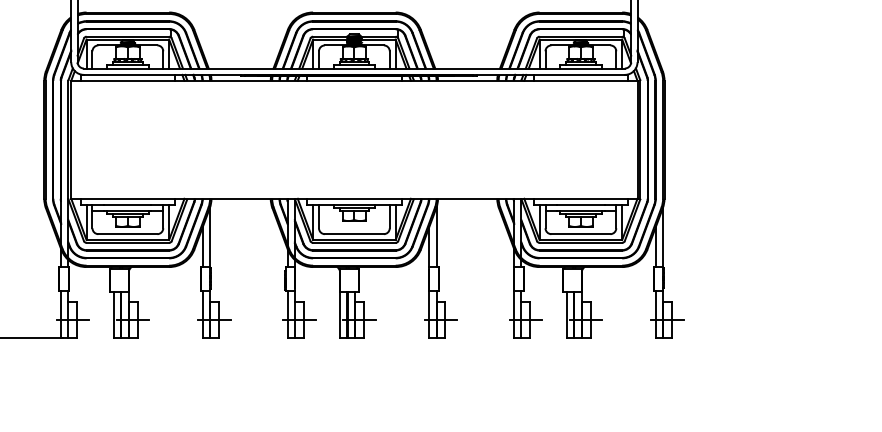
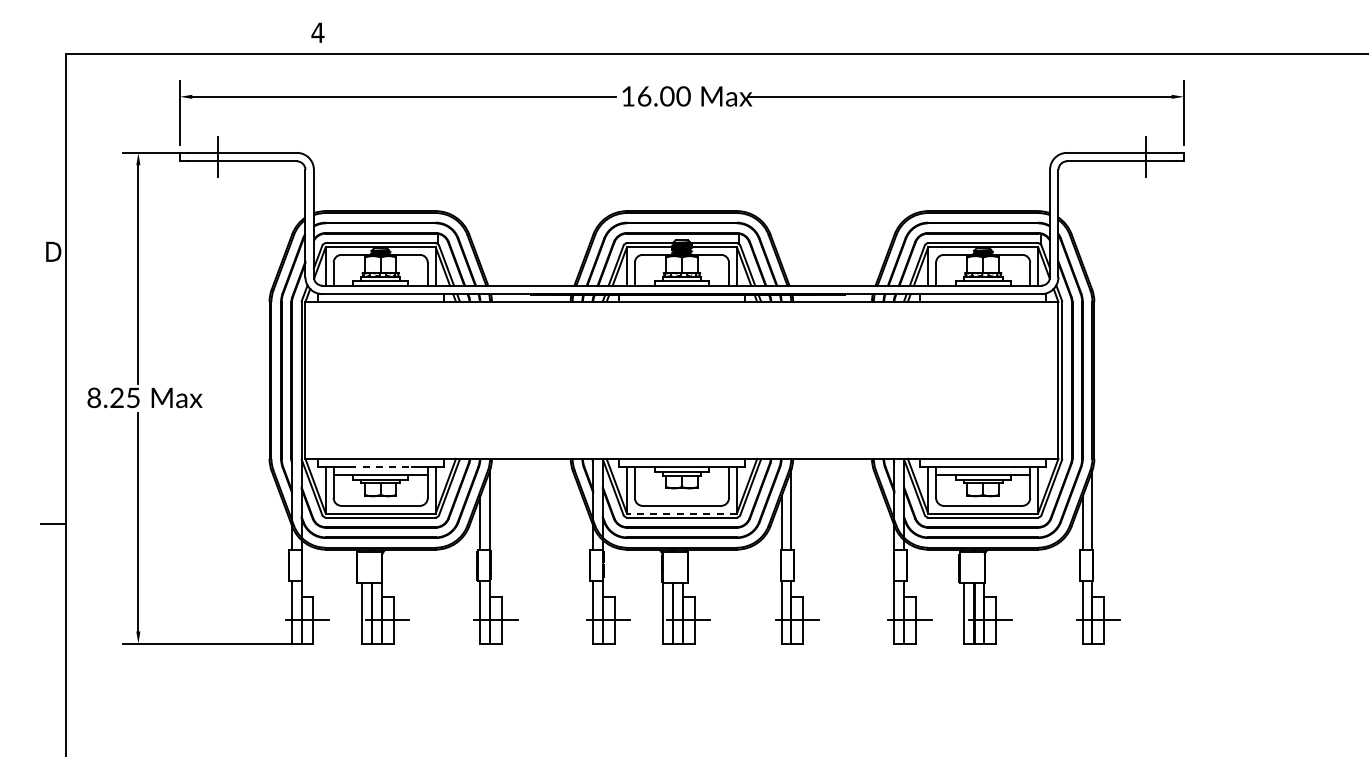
line: (128, 204) -> (381, 466), solid -> dashed
line: (354, 239) -> (681, 513), solid -> dashed

